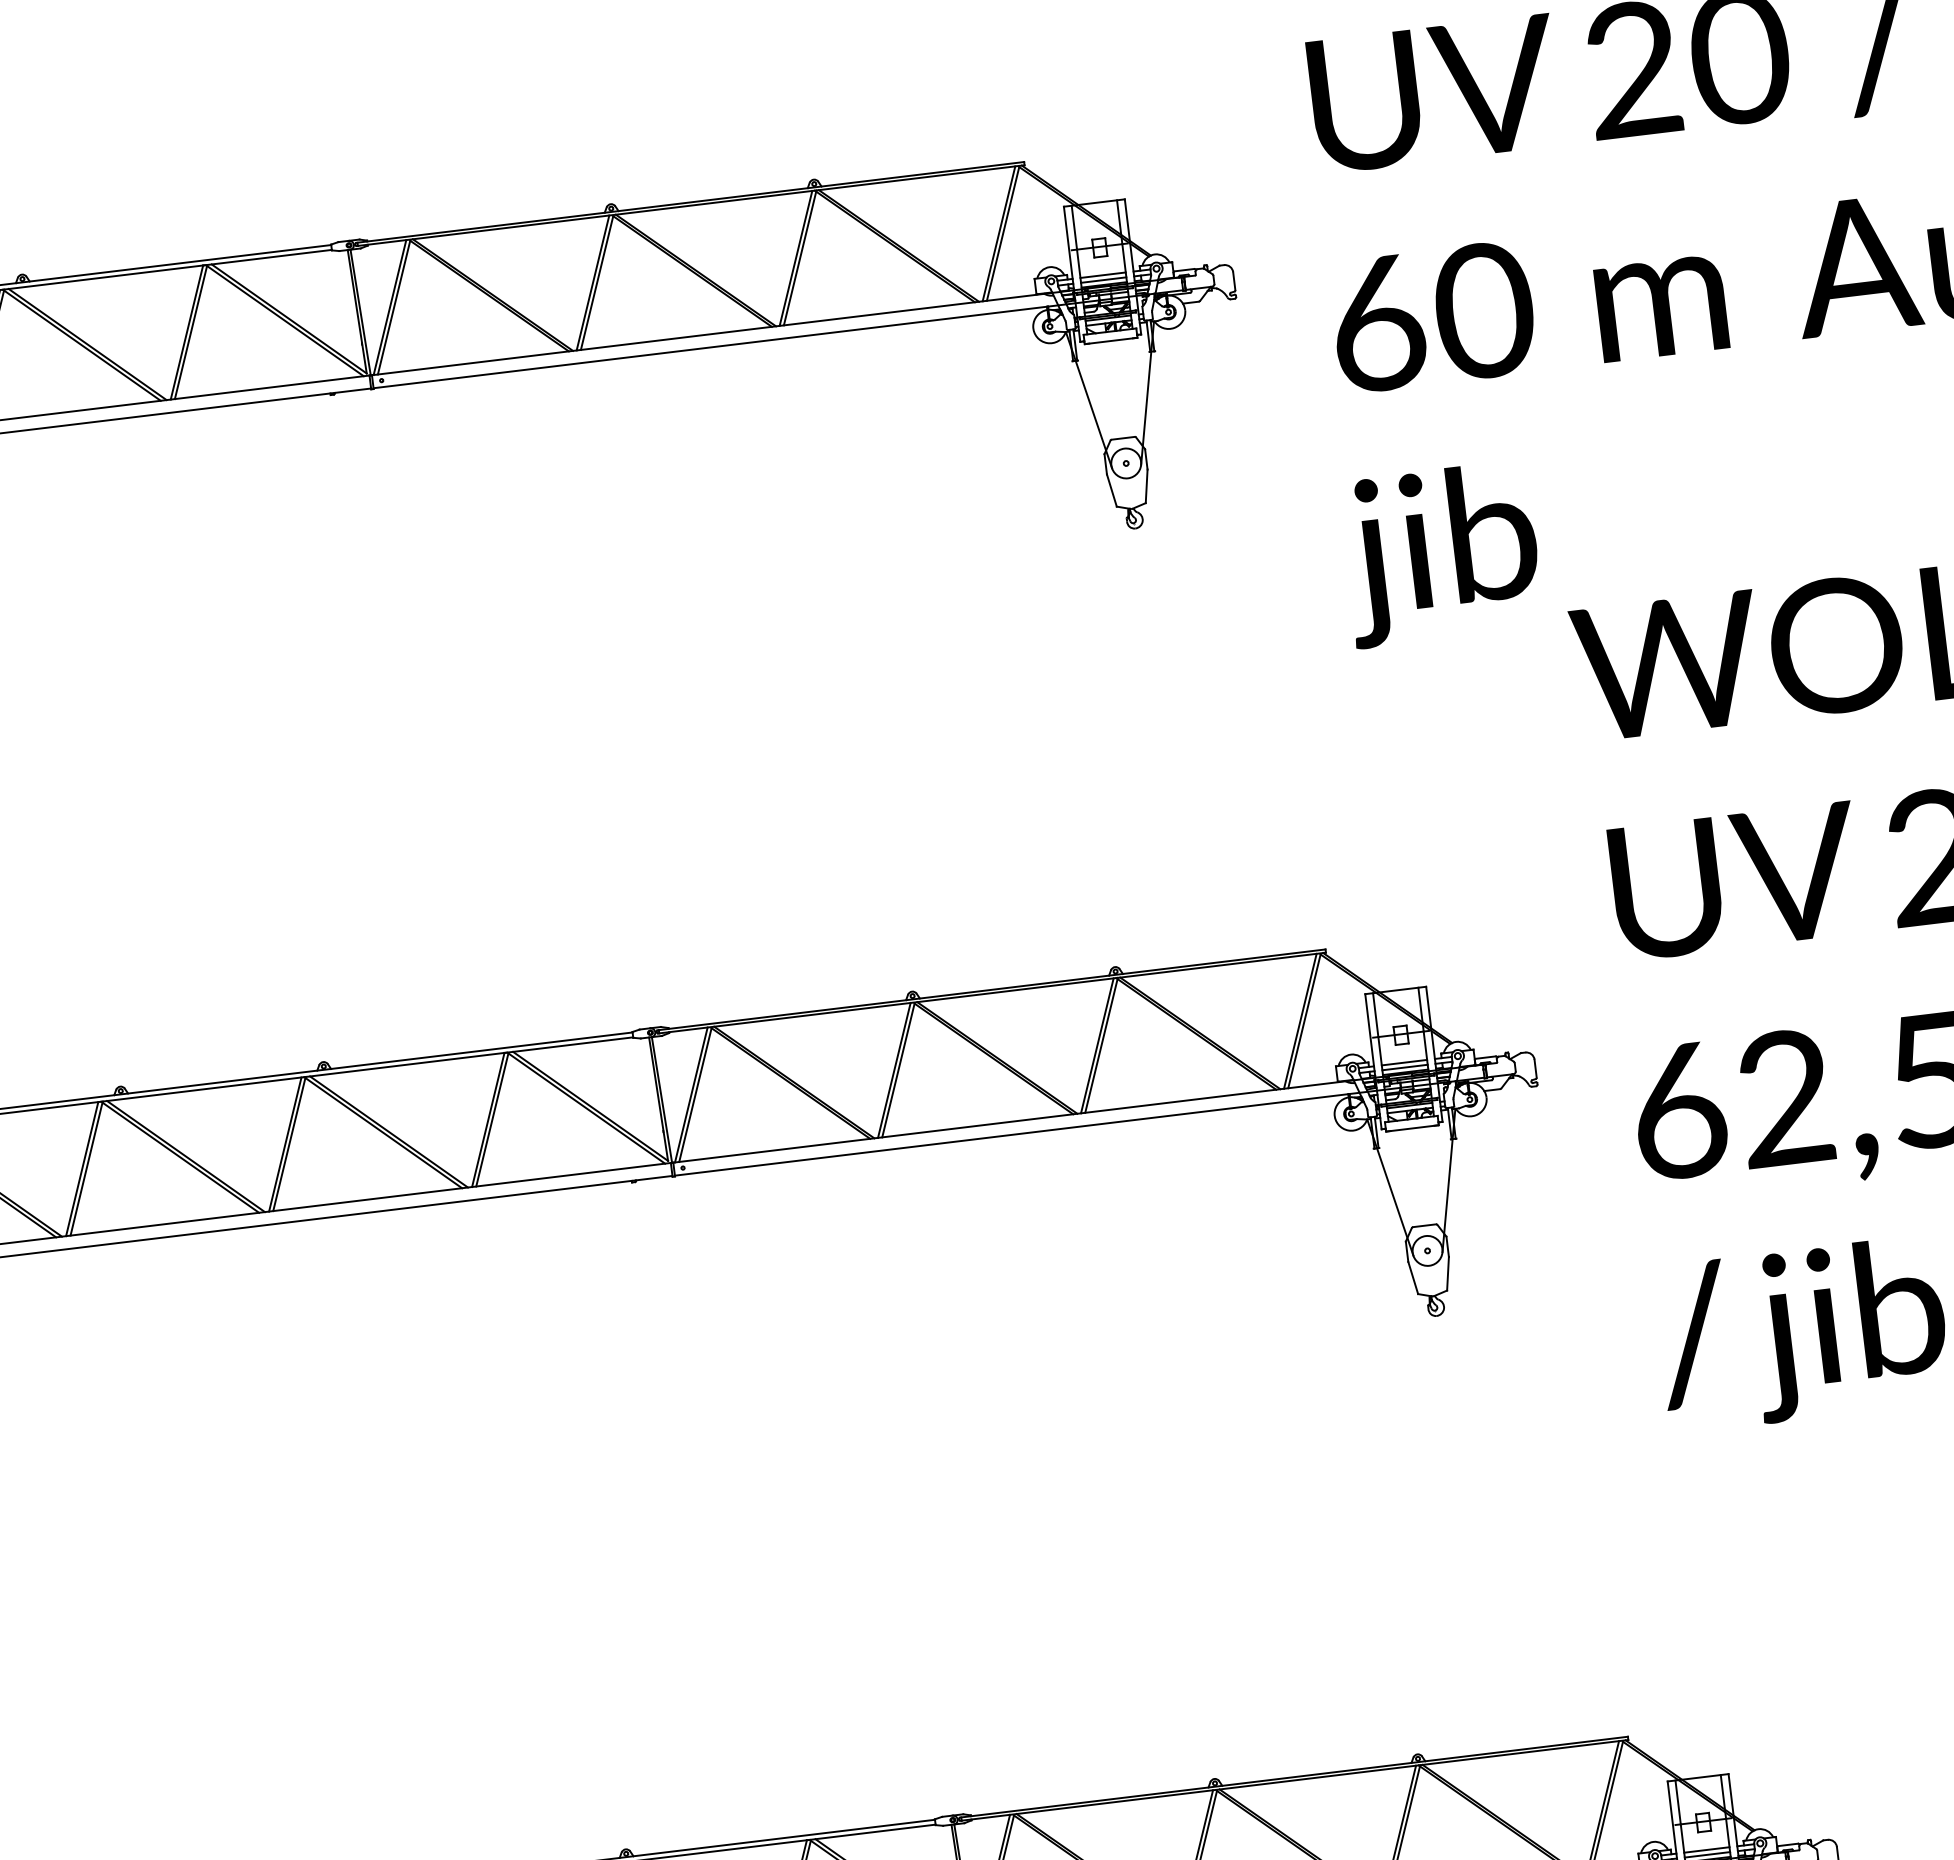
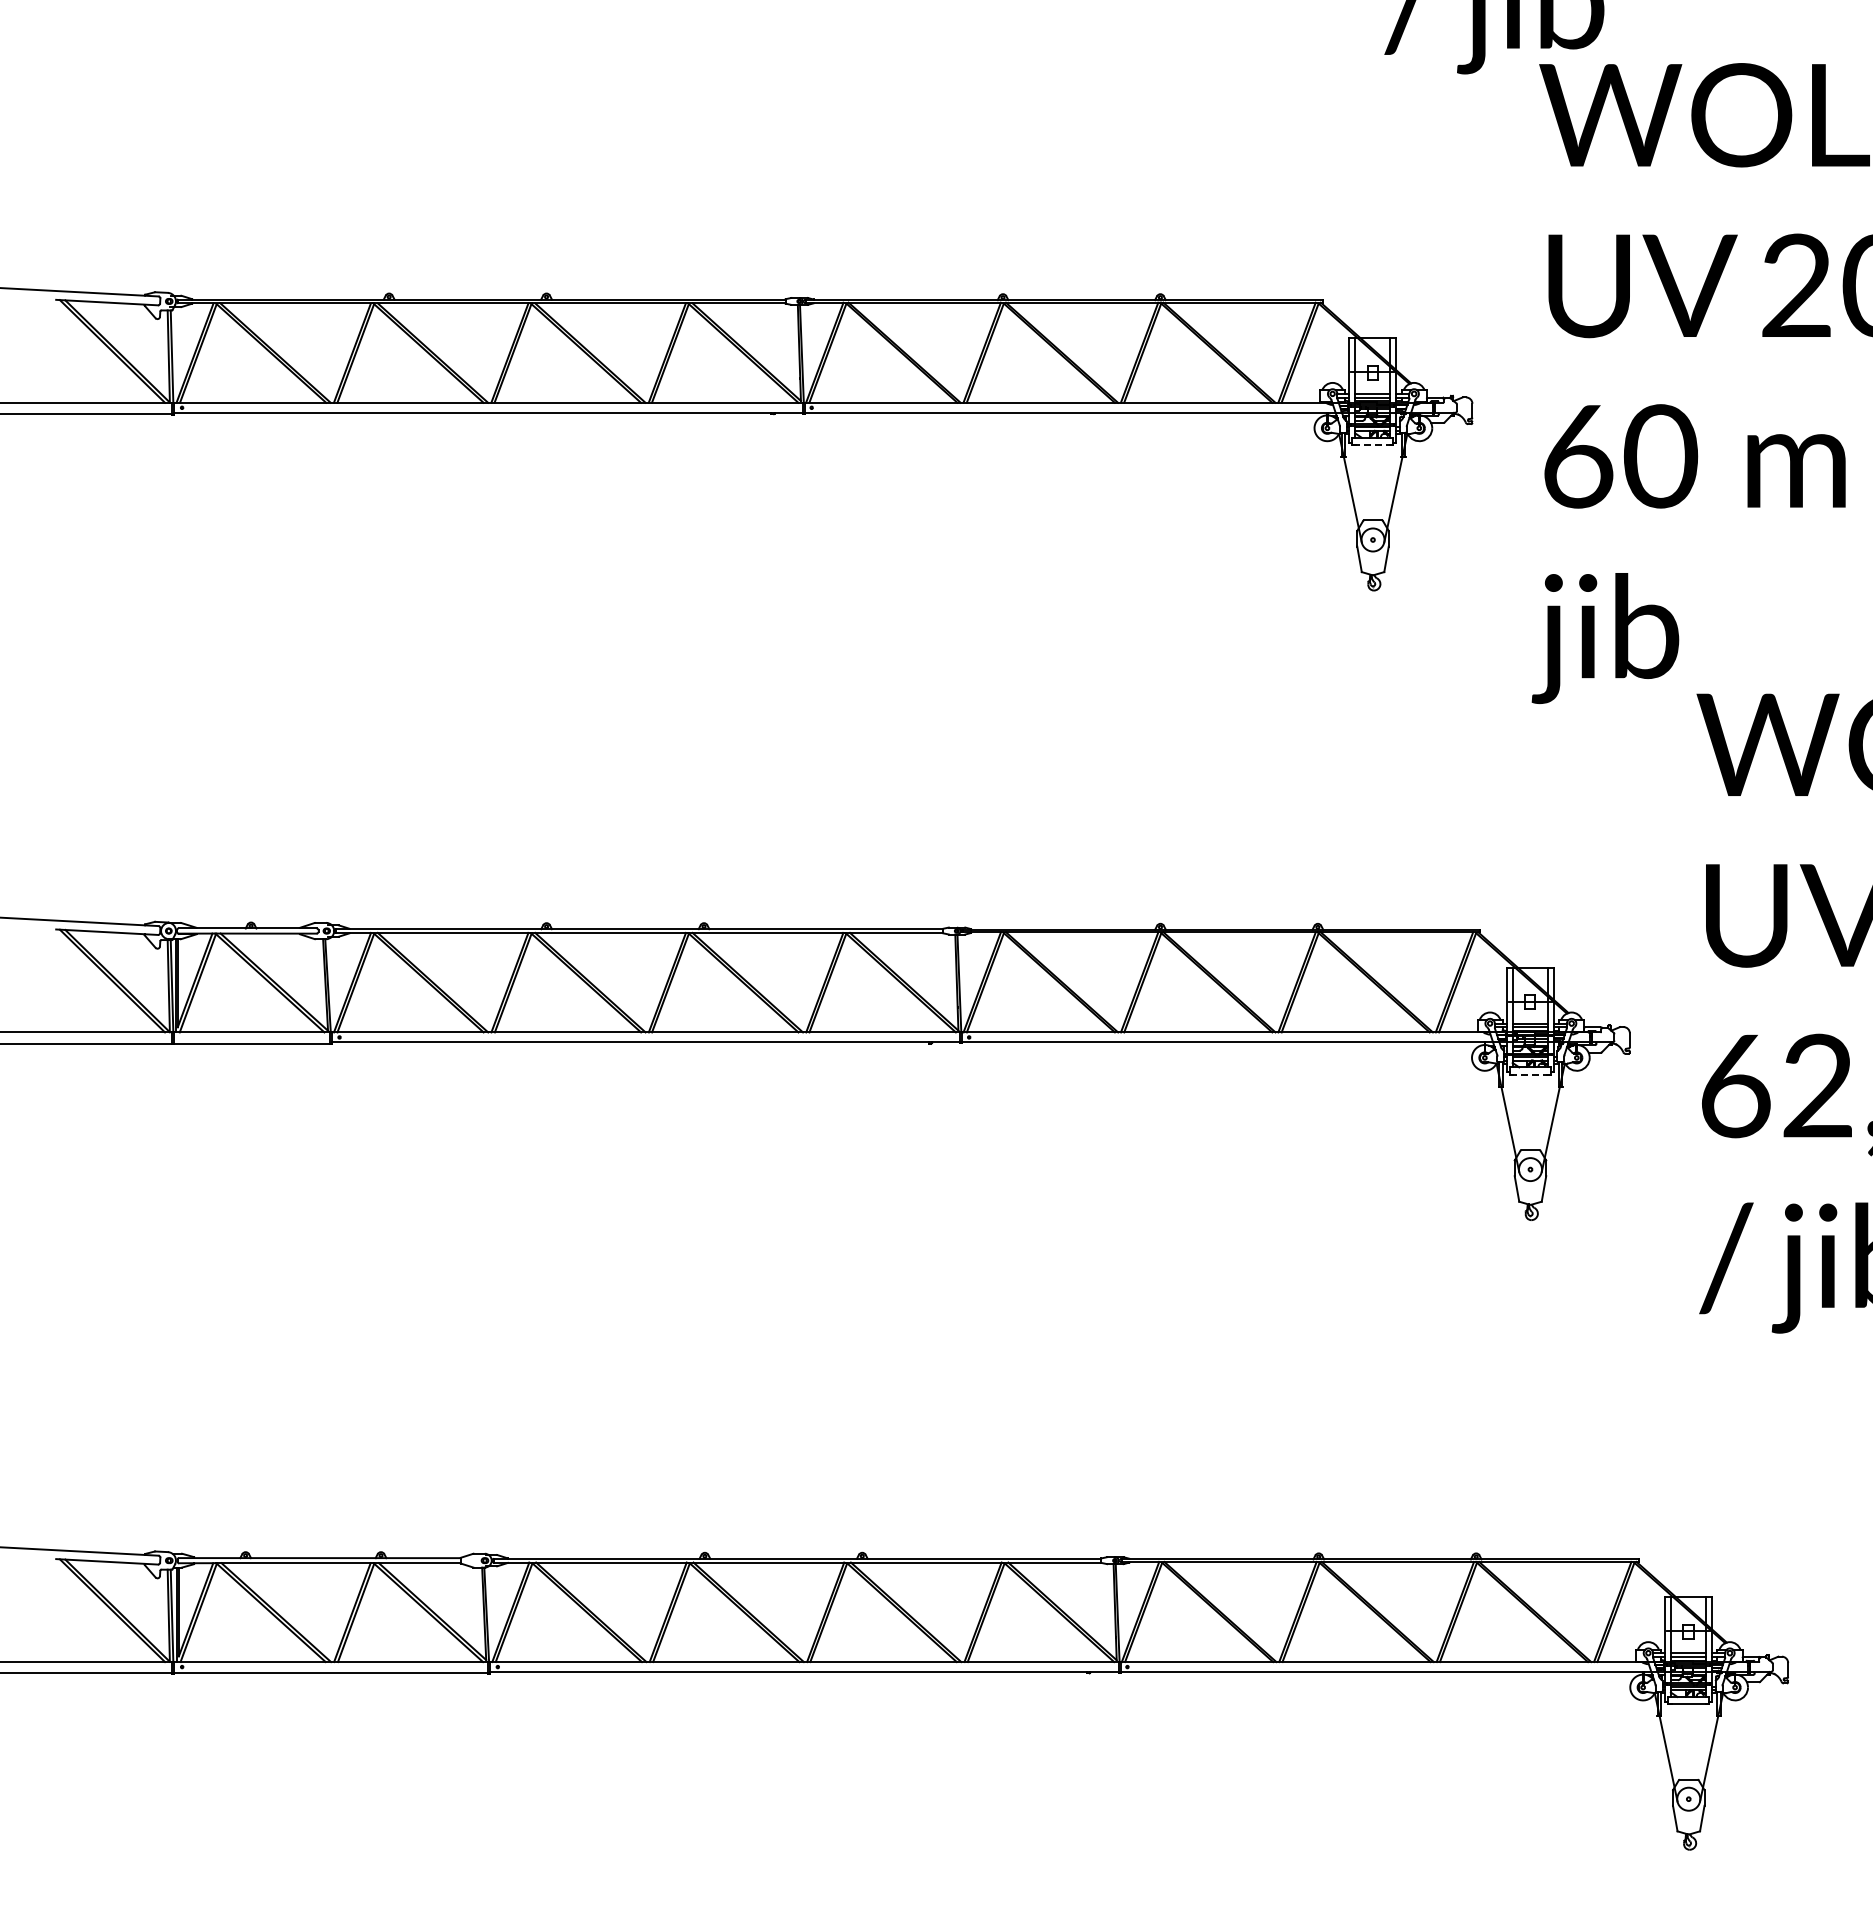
line: (1110, 340) -> (1372, 444), solid -> dashed
line: (1412, 1128) -> (1530, 1074), solid -> dashed

